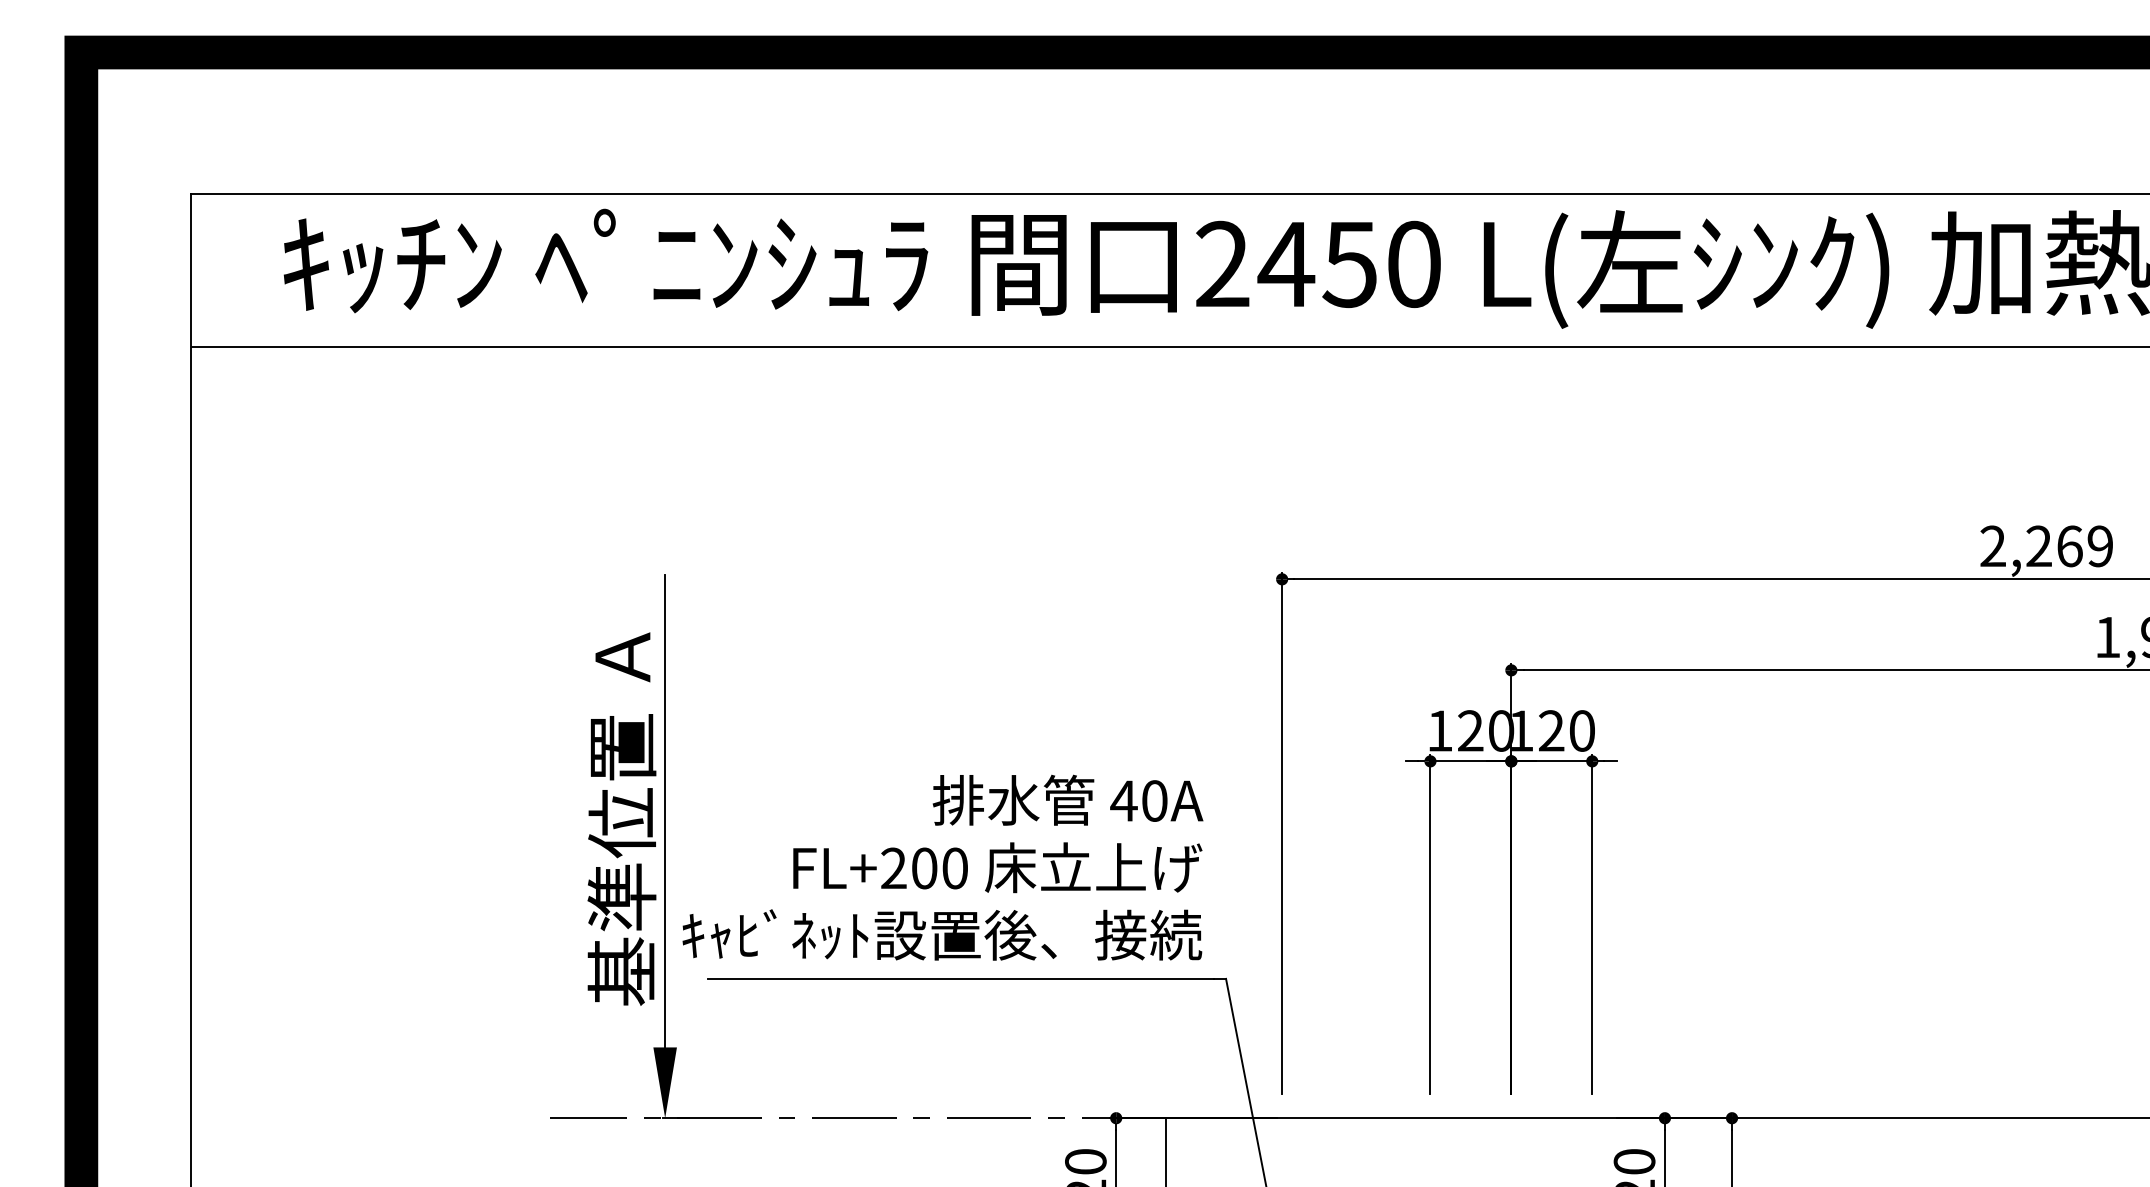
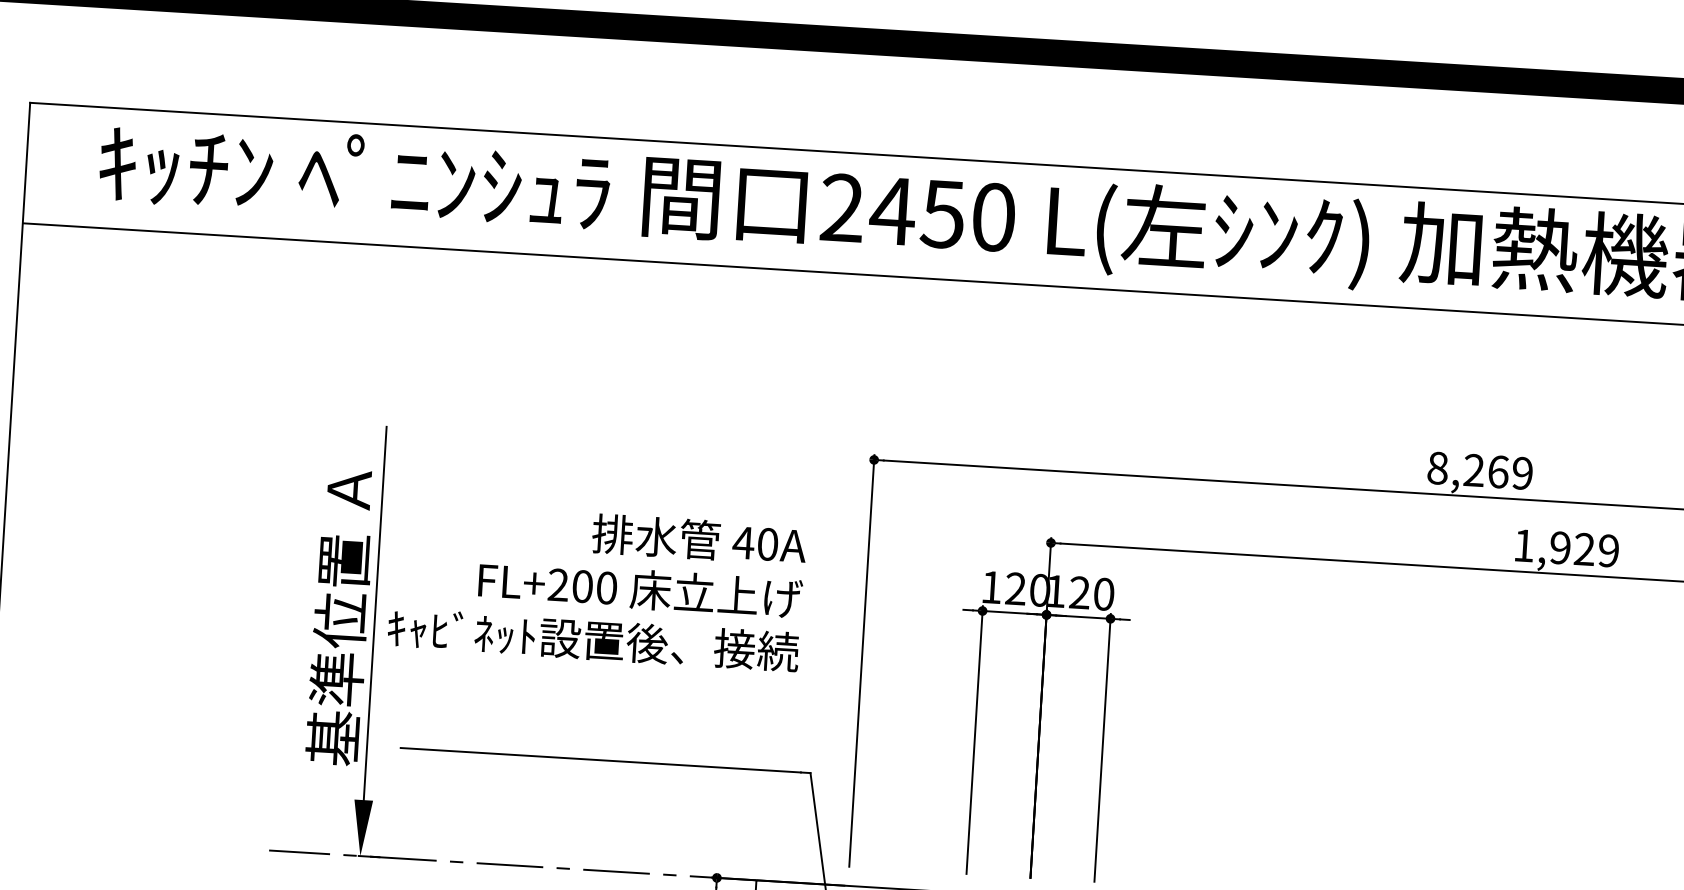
text: (1993, 546) -> (1438, 468), 2,269 -> 8,269
text: (942, 867) -> (596, 586), moved

